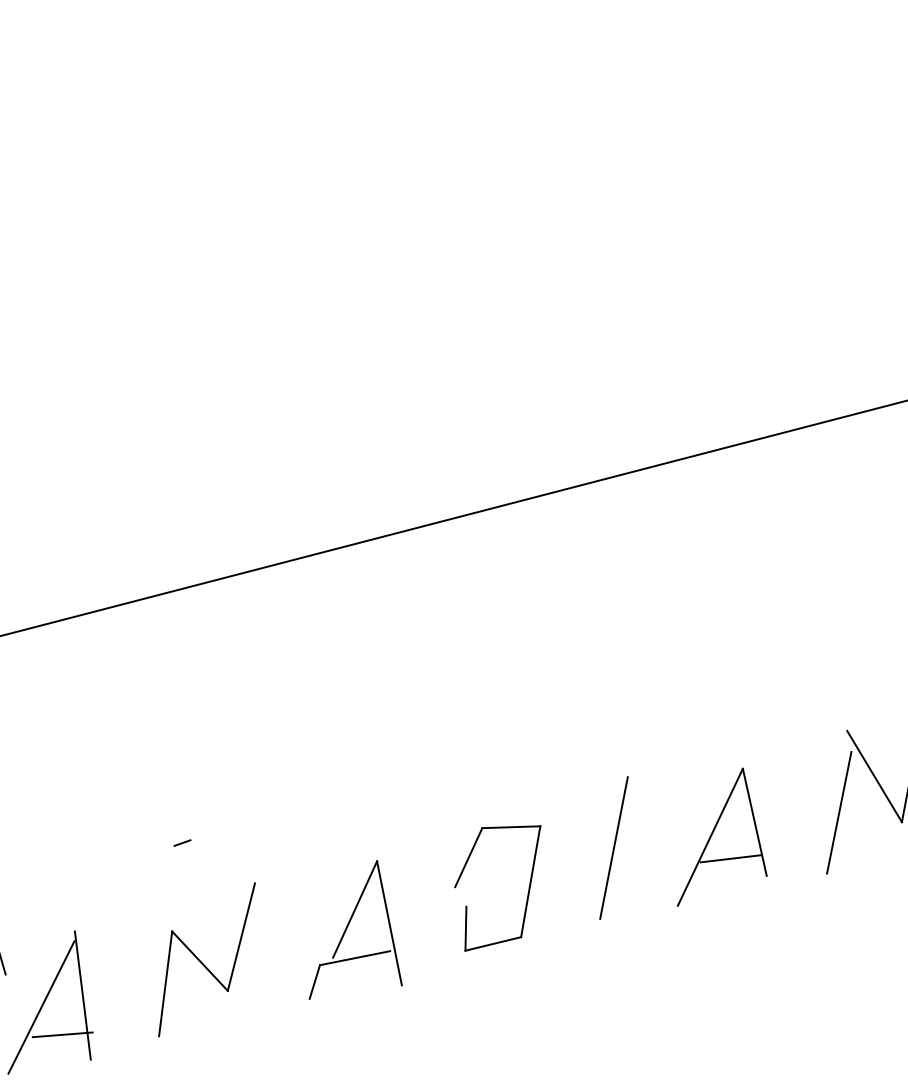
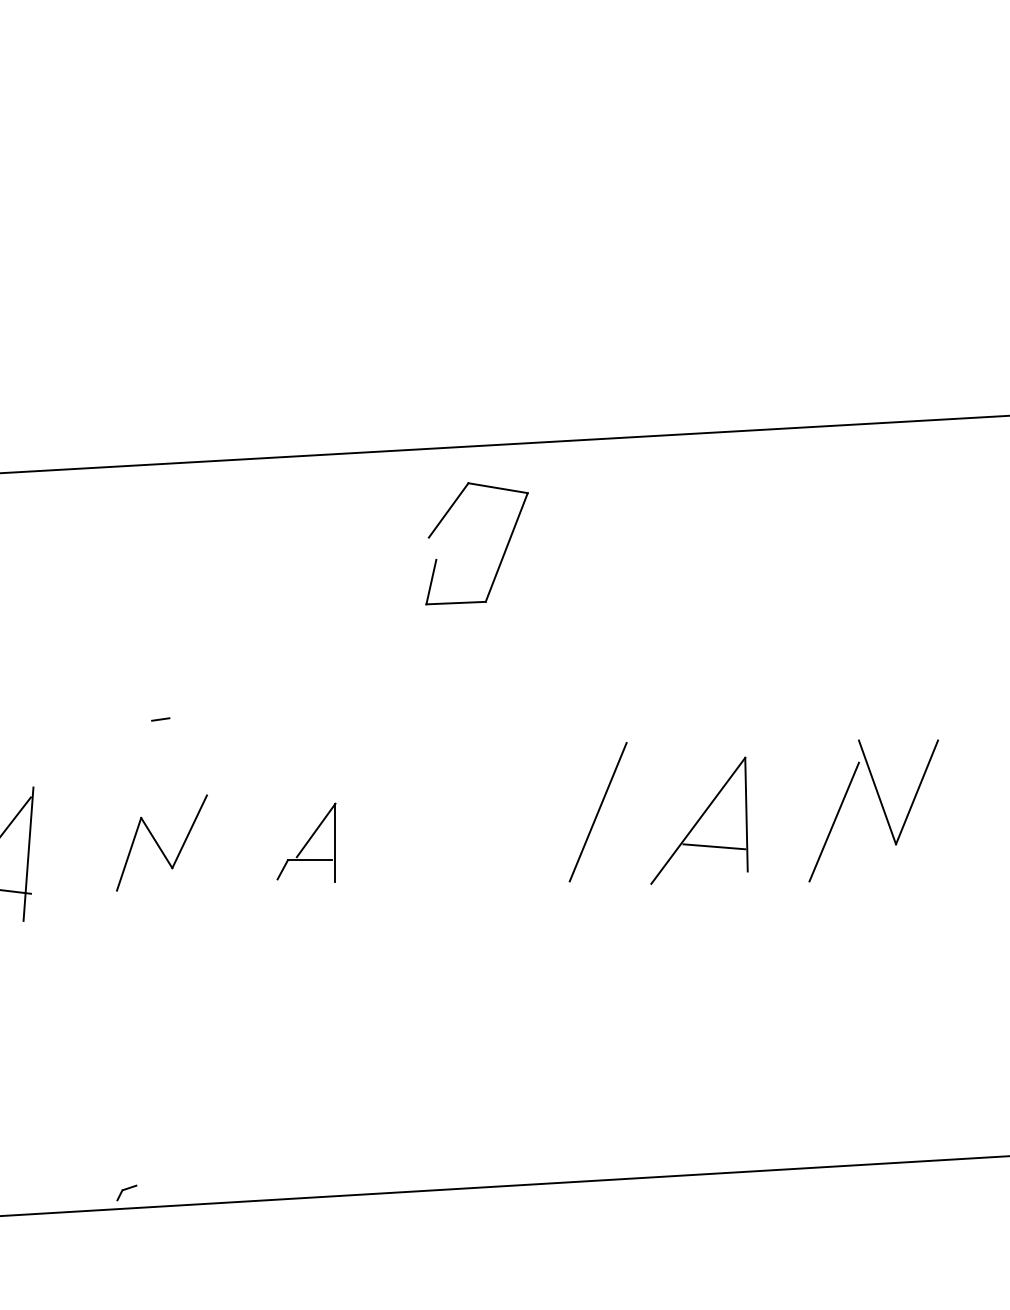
part: (528, 887) -> (503, 552), moved
part: (343, 931) -> (306, 842), size x0.6
part: (206, 959) -> (161, 842), size x0.7

